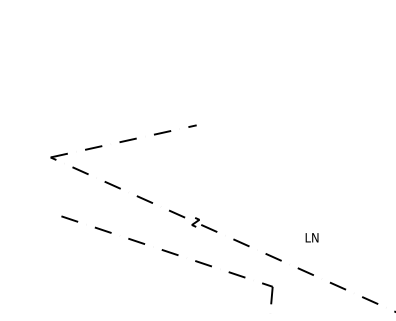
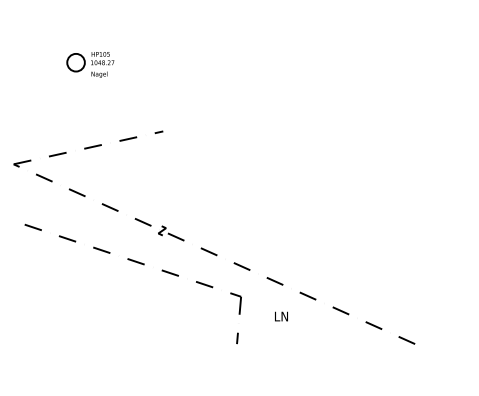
part: (125, 59) -> (90, 64), added
text: (312, 237) -> (281, 316), moved

